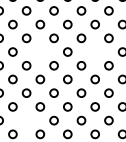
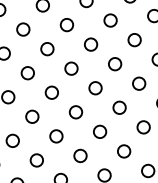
circle: (40, 51) -> (47, 48), added
circle: (94, 51) -> (133, 39), added
circle: (26, 120) -> (36, 160), added

